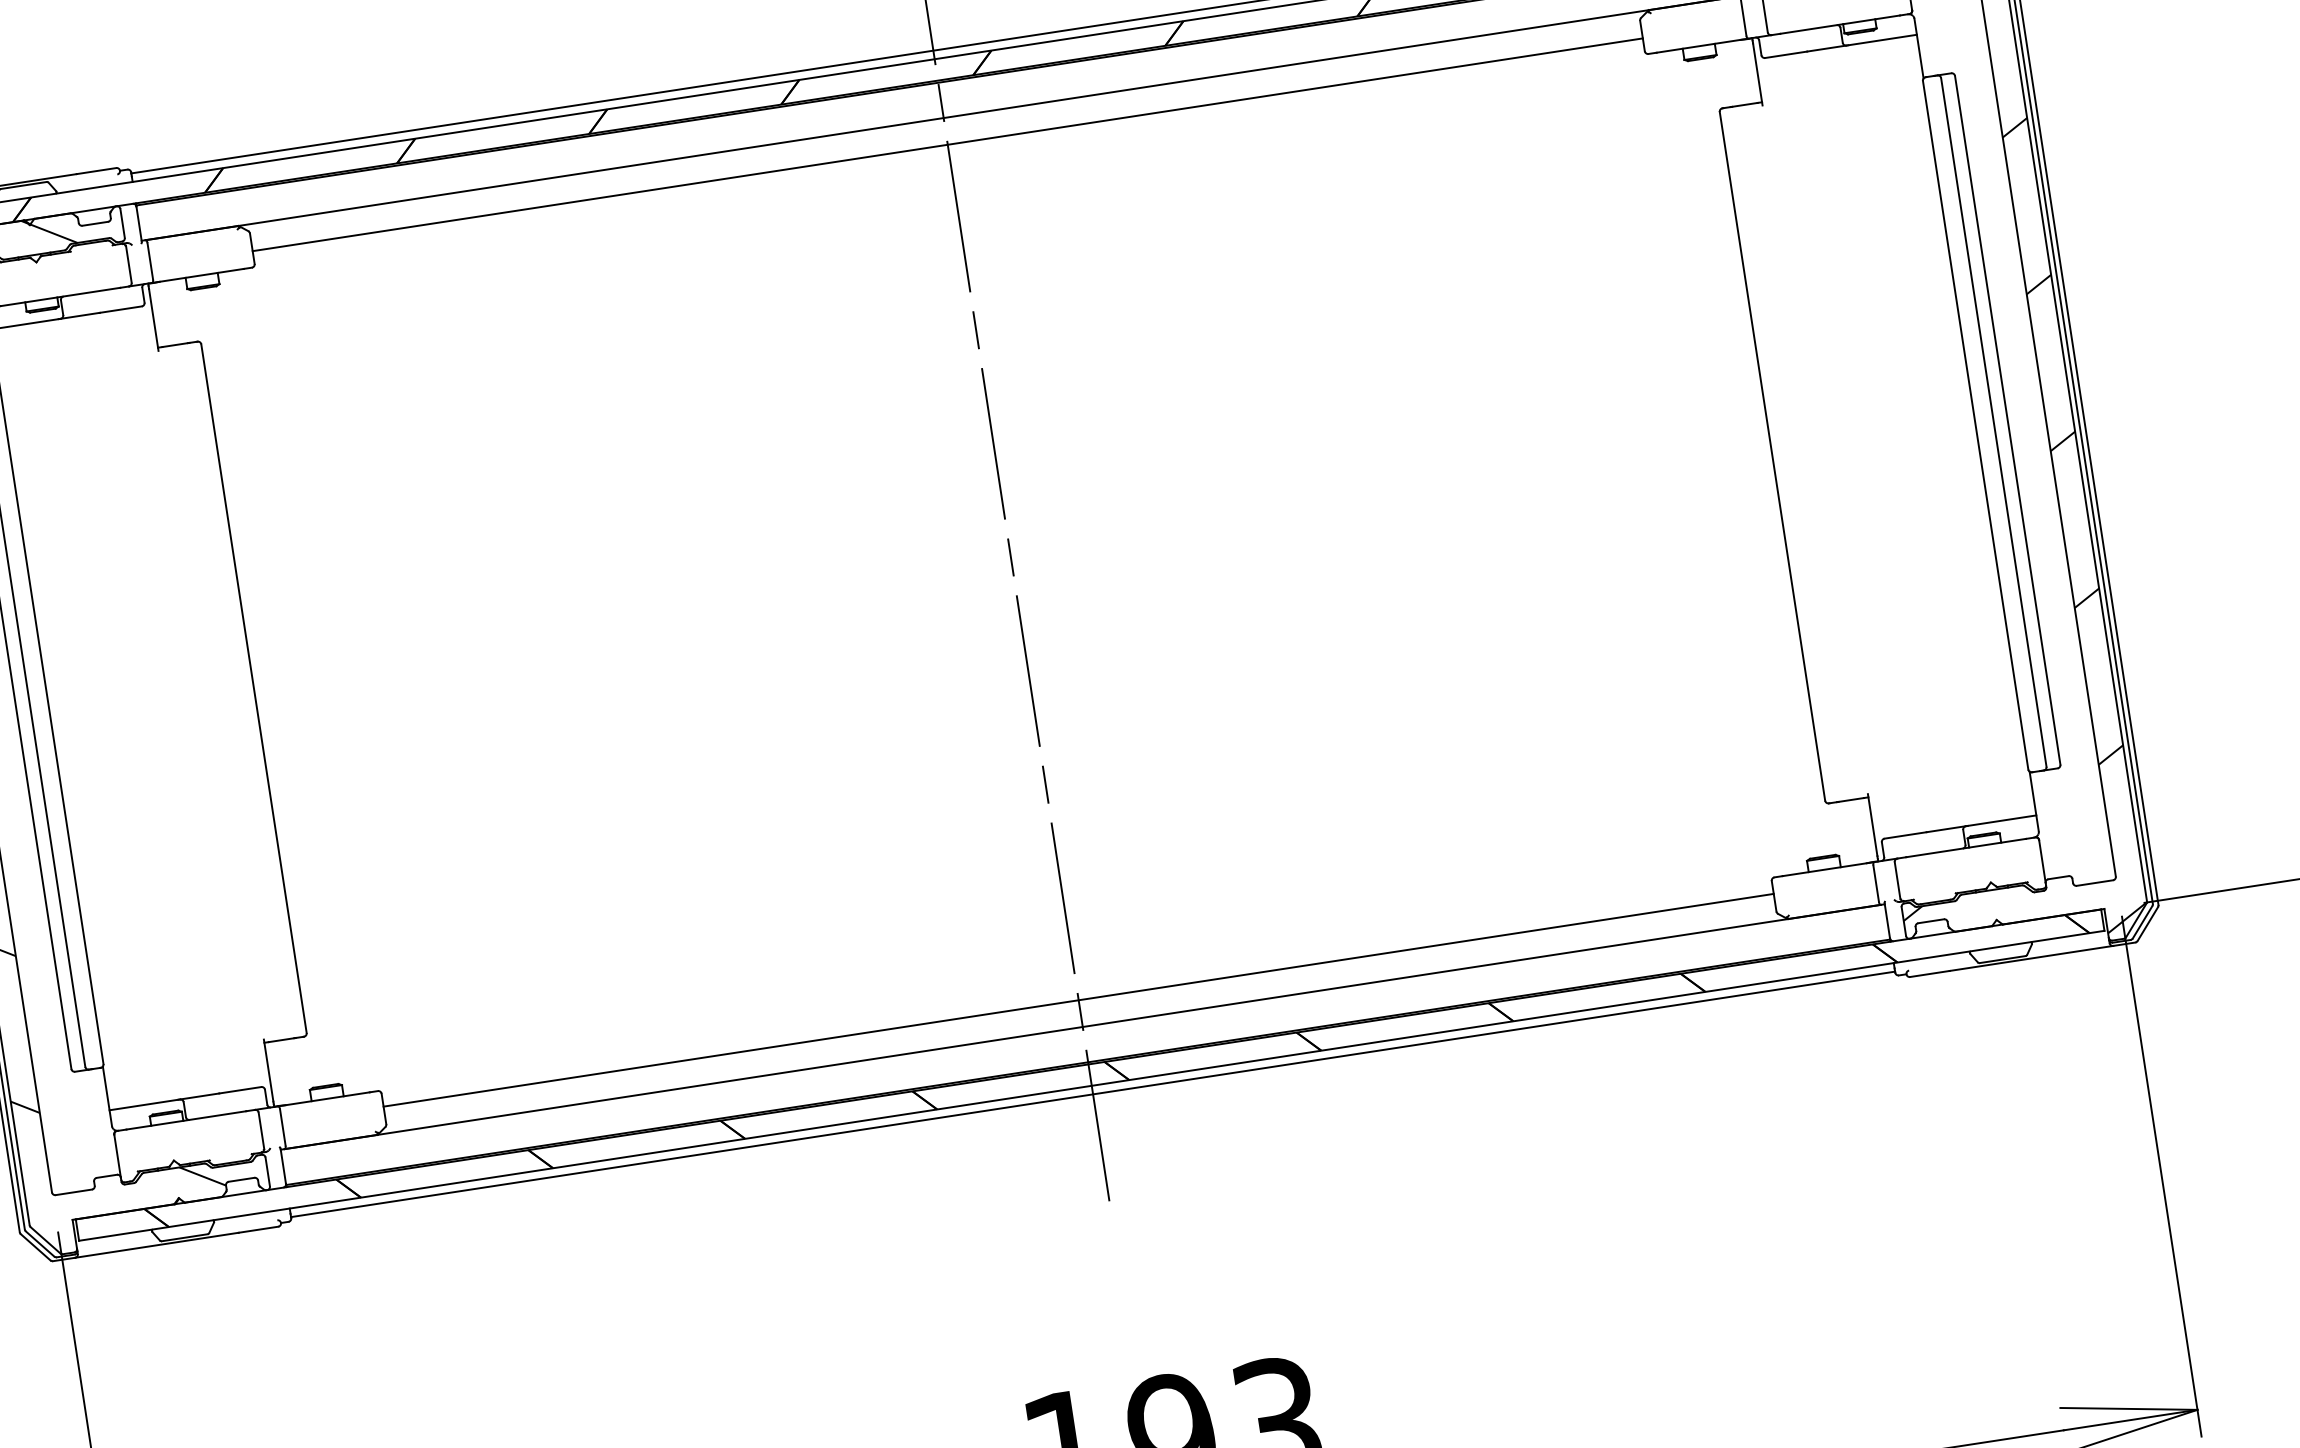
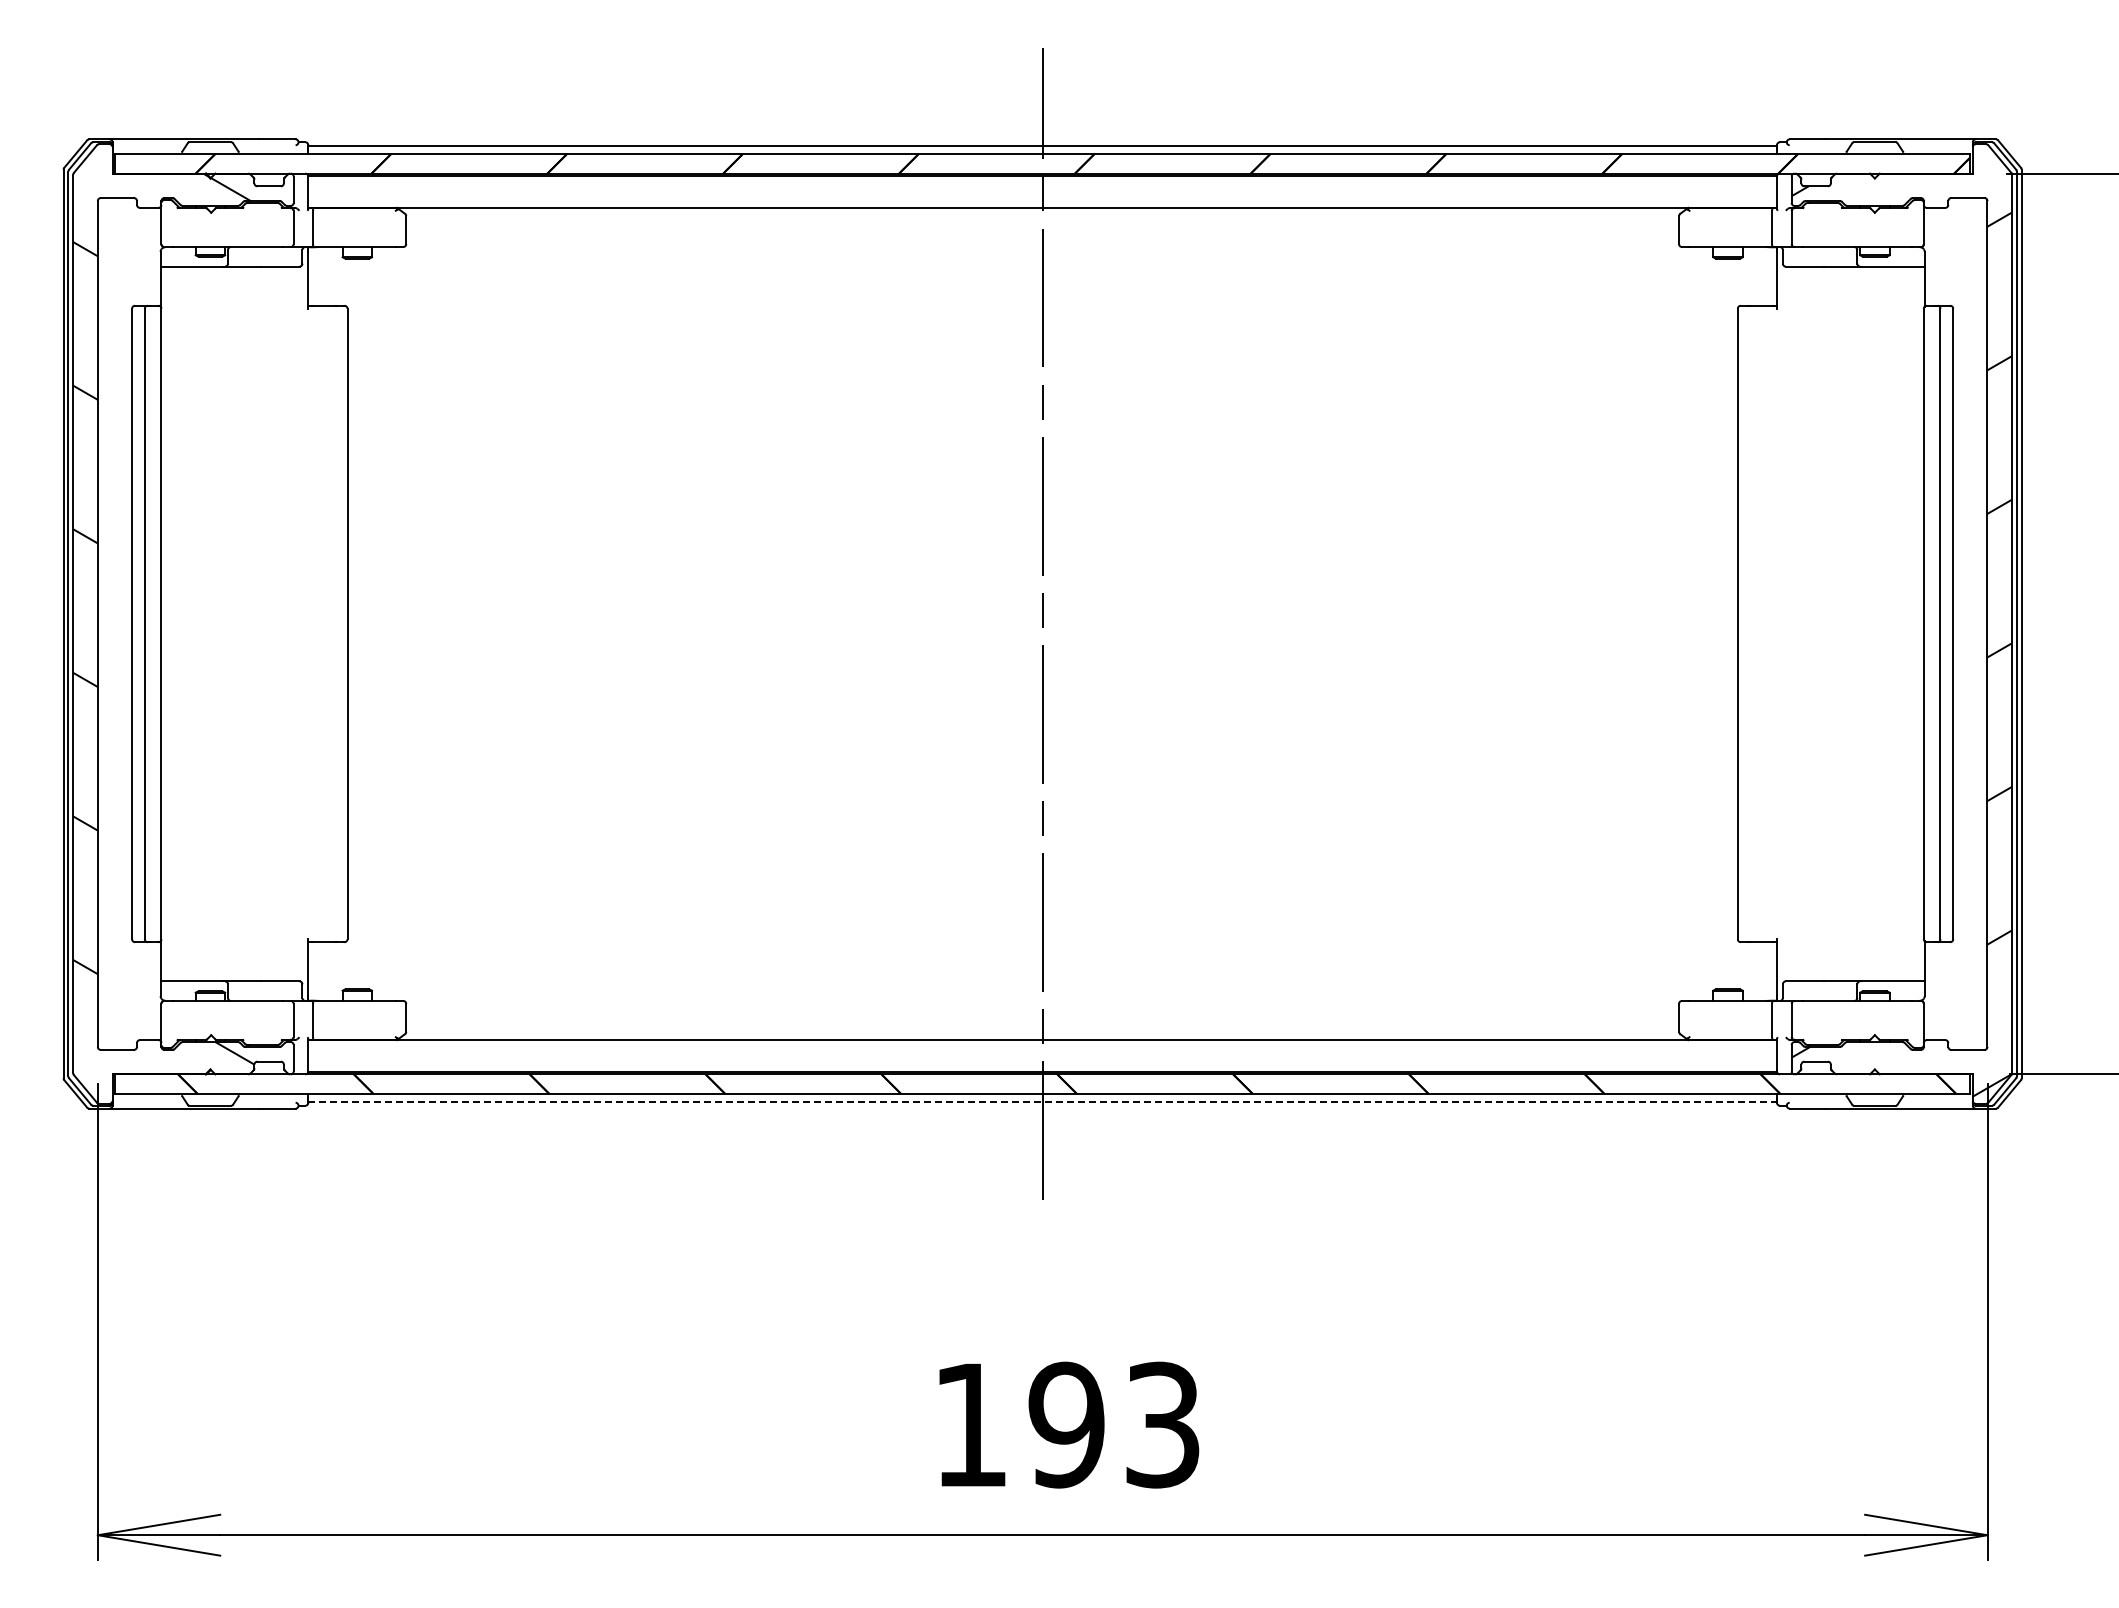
line: (947, 144) -> (1042, 232), removed
line: (1078, 1000) -> (1042, 1015), removed
line: (1093, 1093) -> (1043, 1101), solid -> dashed

